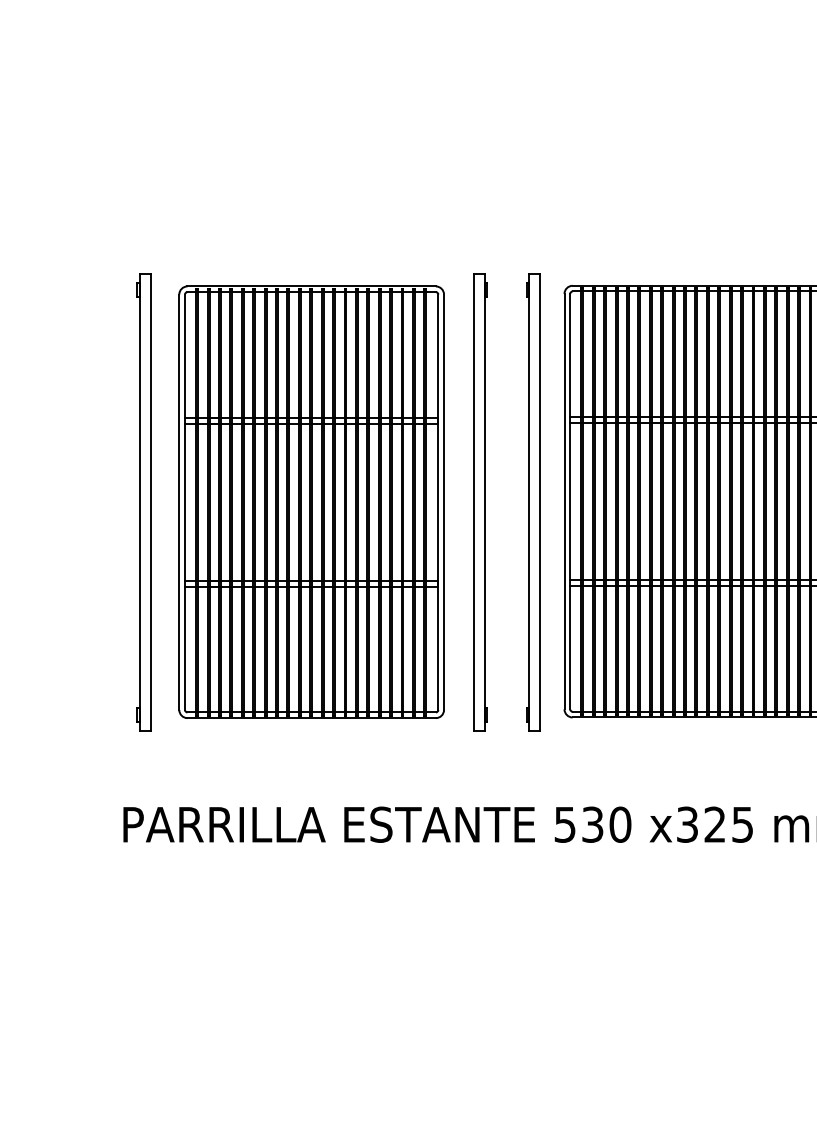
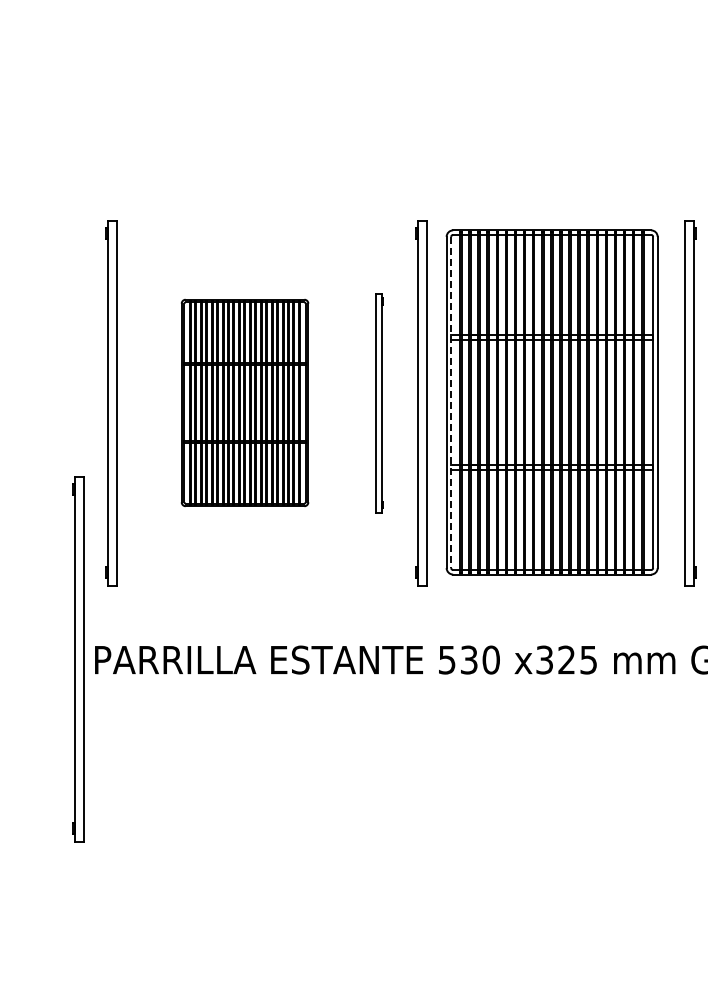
part: (310, 501) -> (244, 402), size x0.6
line: (570, 501) -> (451, 402), solid -> dashed
part: (480, 502) -> (379, 403), size x0.6
part: (102, 824) -> (78, 659), added

